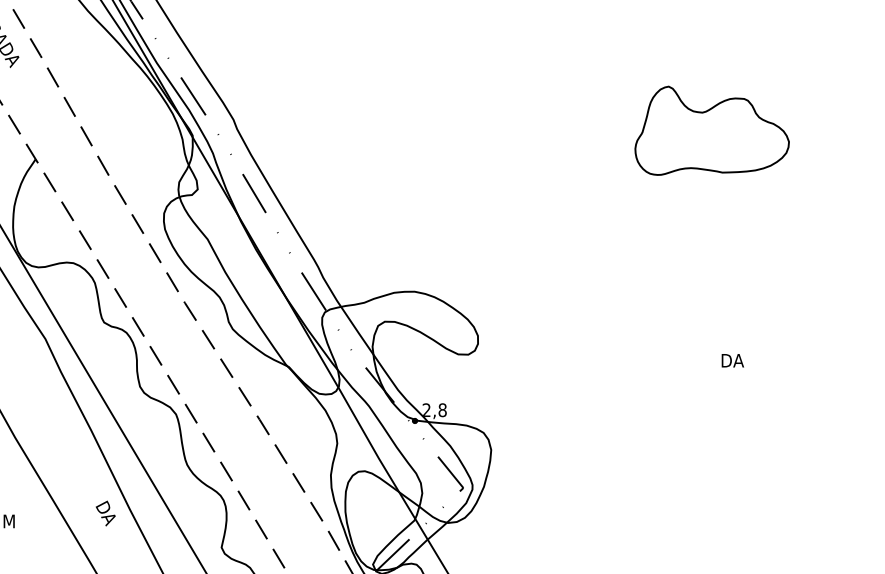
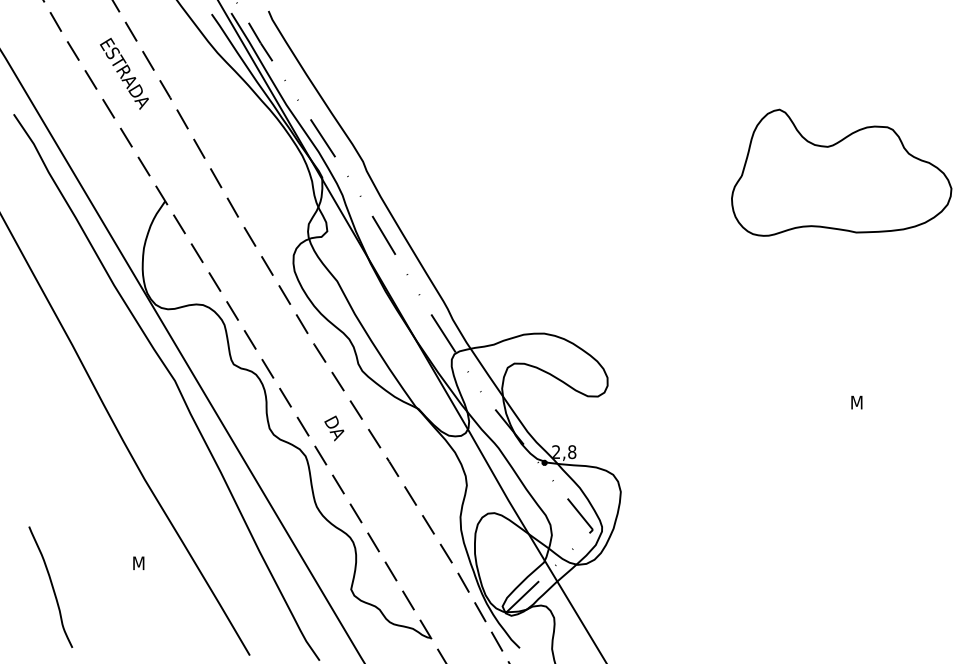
part: (711, 130) -> (841, 172), size x1.43
text: (733, 360) -> (863, 402), DA -> M
text: (105, 513) -> (334, 428), moved

